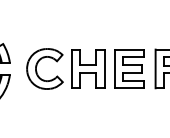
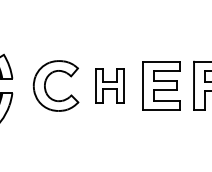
part: (88, 68) -> (110, 85), size x0.7

